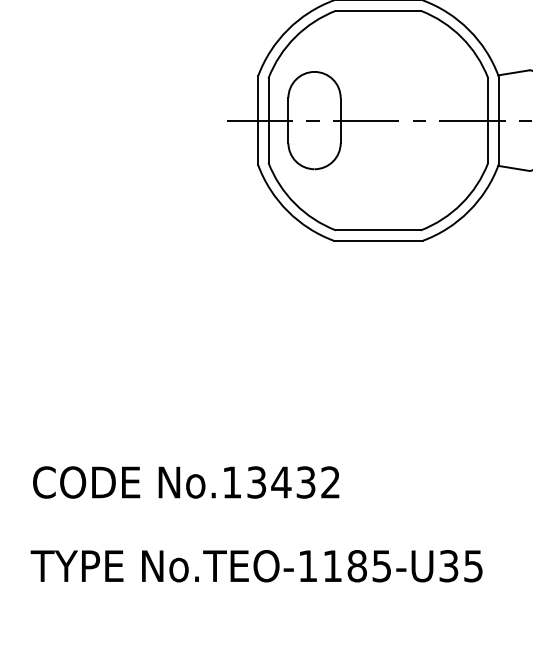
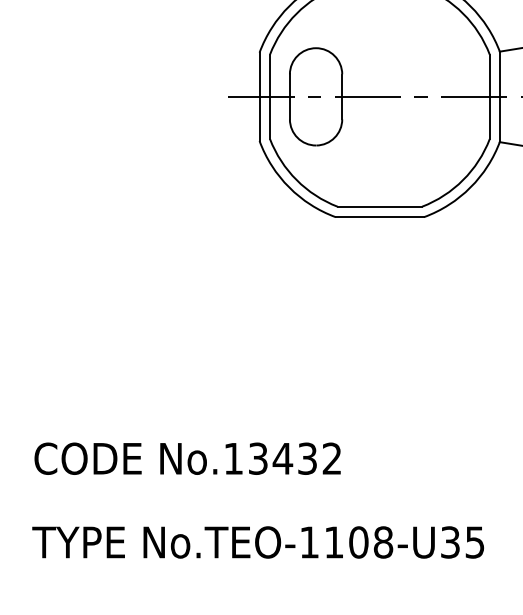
text: (369, 566) -> (371, 542), No.TEO-1185-U35 -> No.TEO-1108-U35

